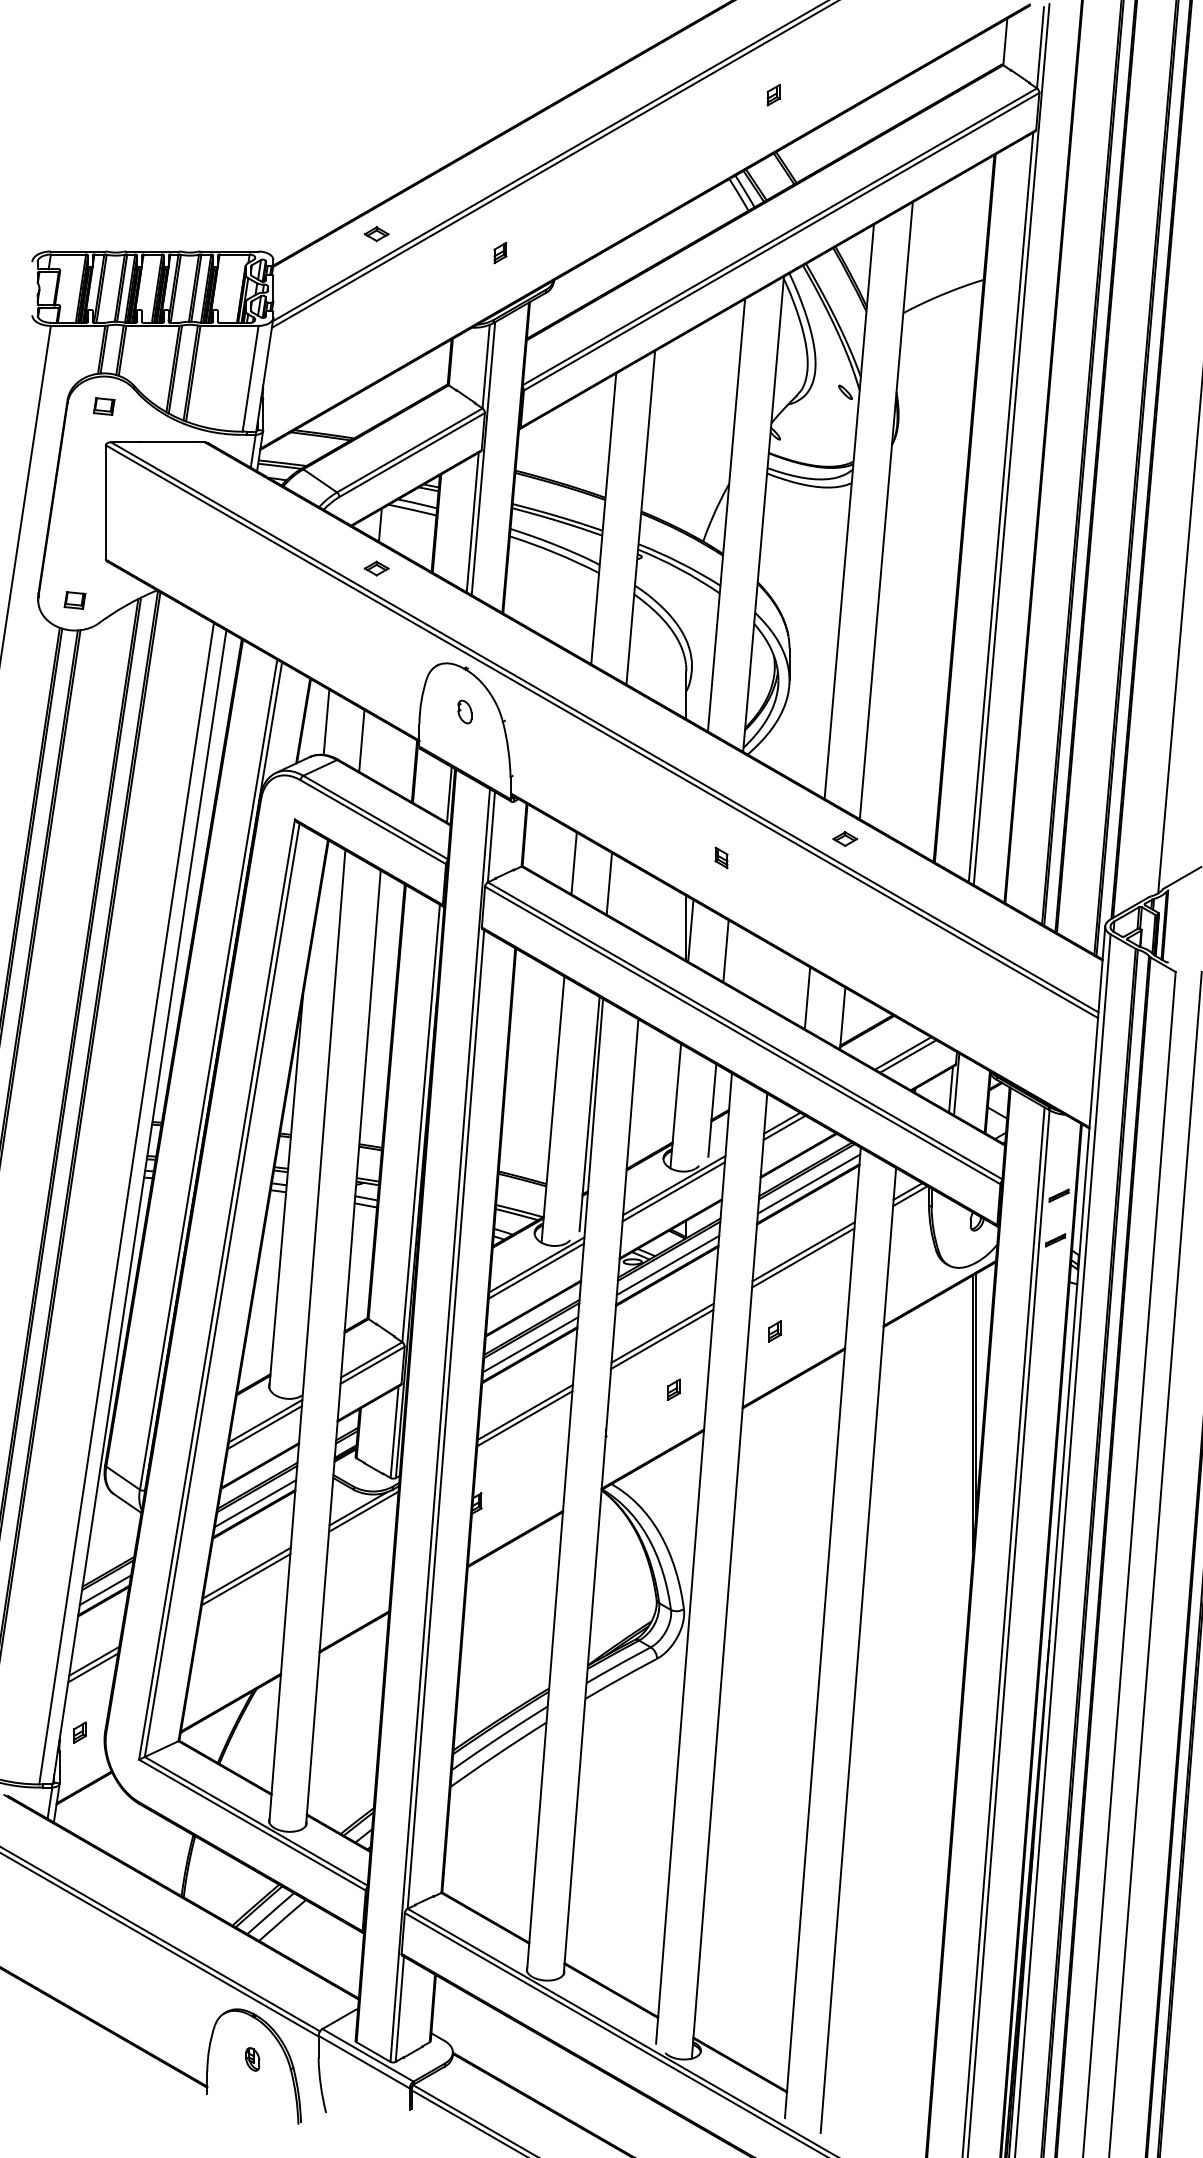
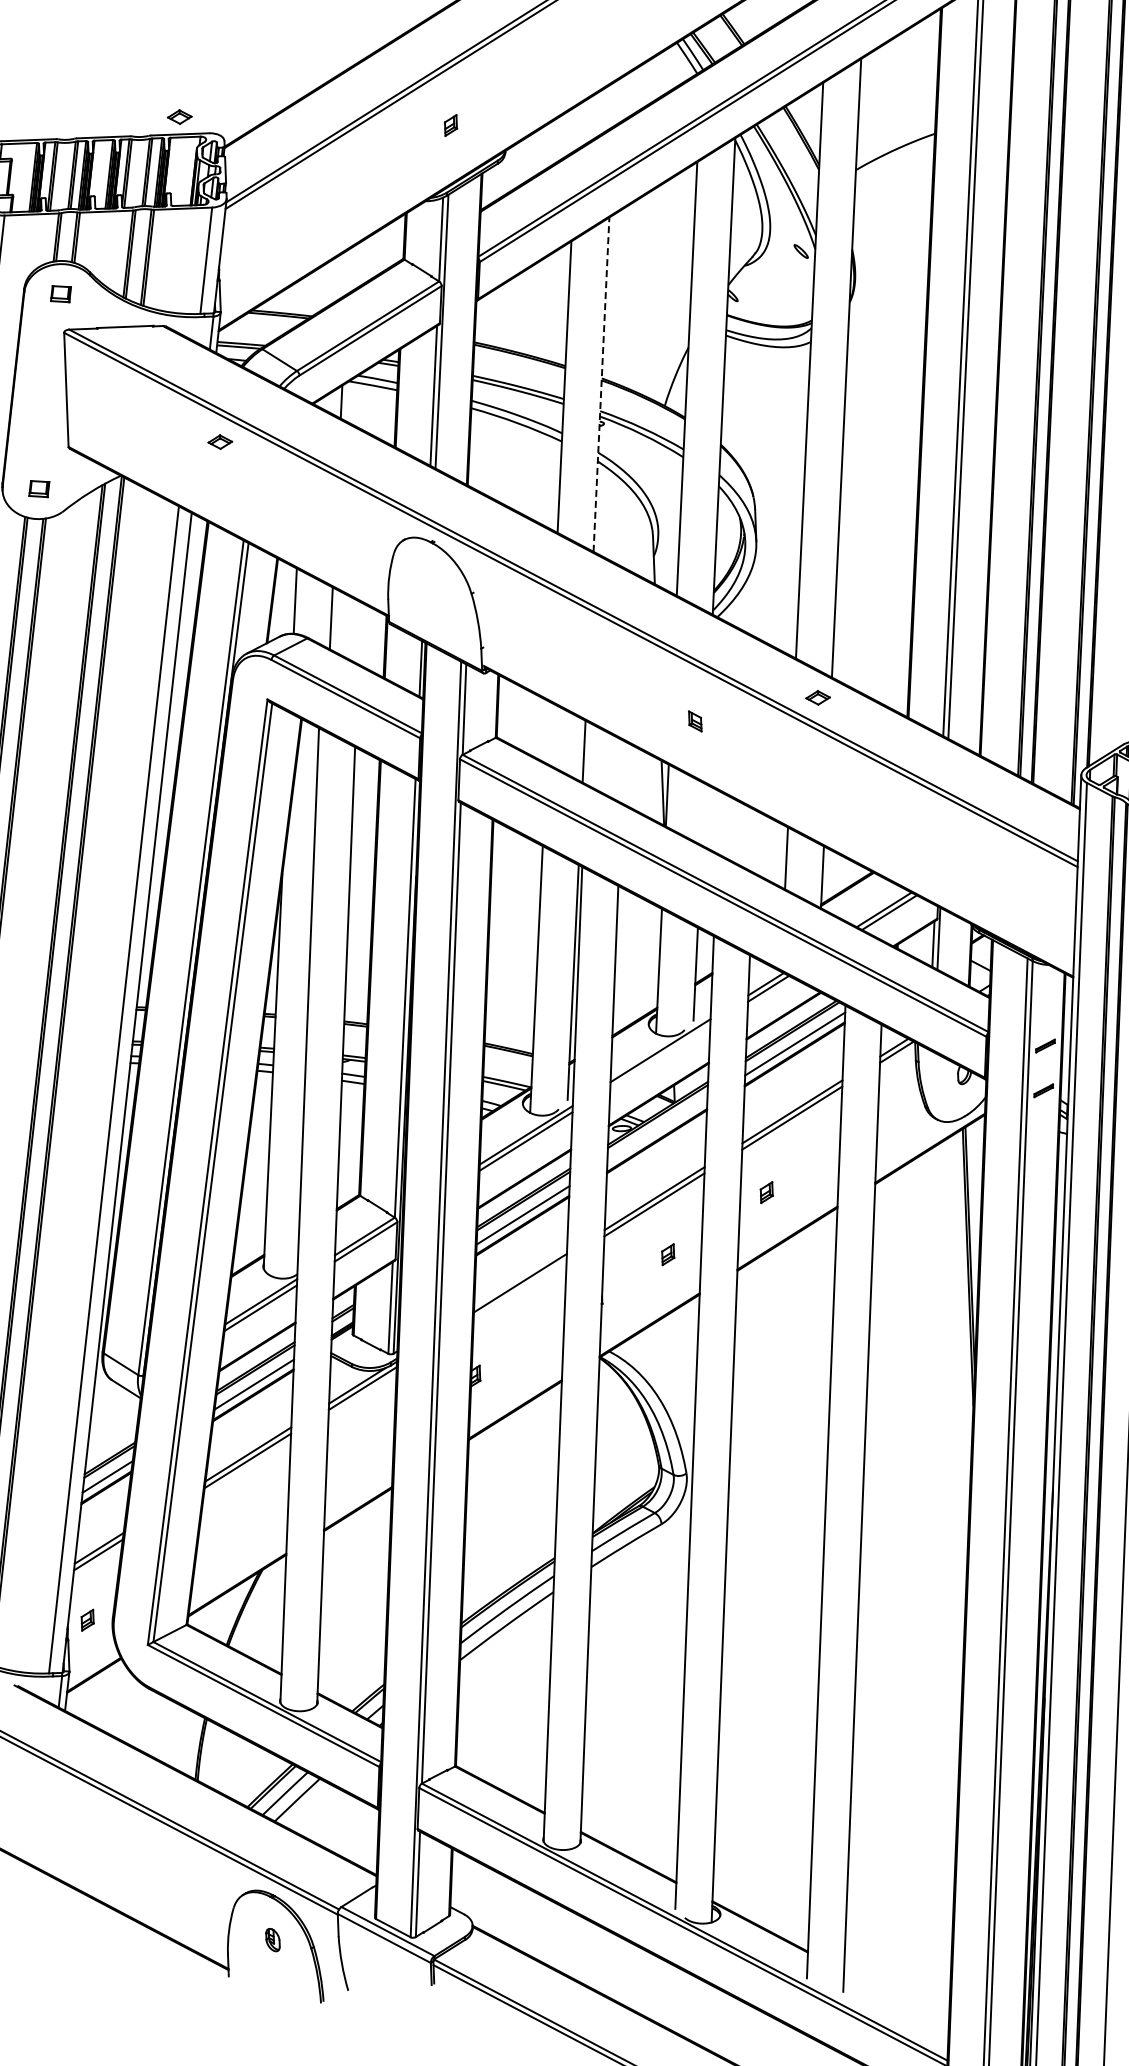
part: (376, 234) -> (179, 117), moved
line: (640, 517) -> (601, 384), solid -> dashed
part: (376, 568) -> (220, 442), moved
part: (464, 711) -> (432, 585), removed
line: (573, 863) -> (547, 732), removed
line: (725, 951) -> (702, 814), removed
line: (673, 1191) -> (660, 1056), removed
line: (667, 1265) -> (656, 1130), removed
line: (524, 1418) -> (519, 1289), removed

